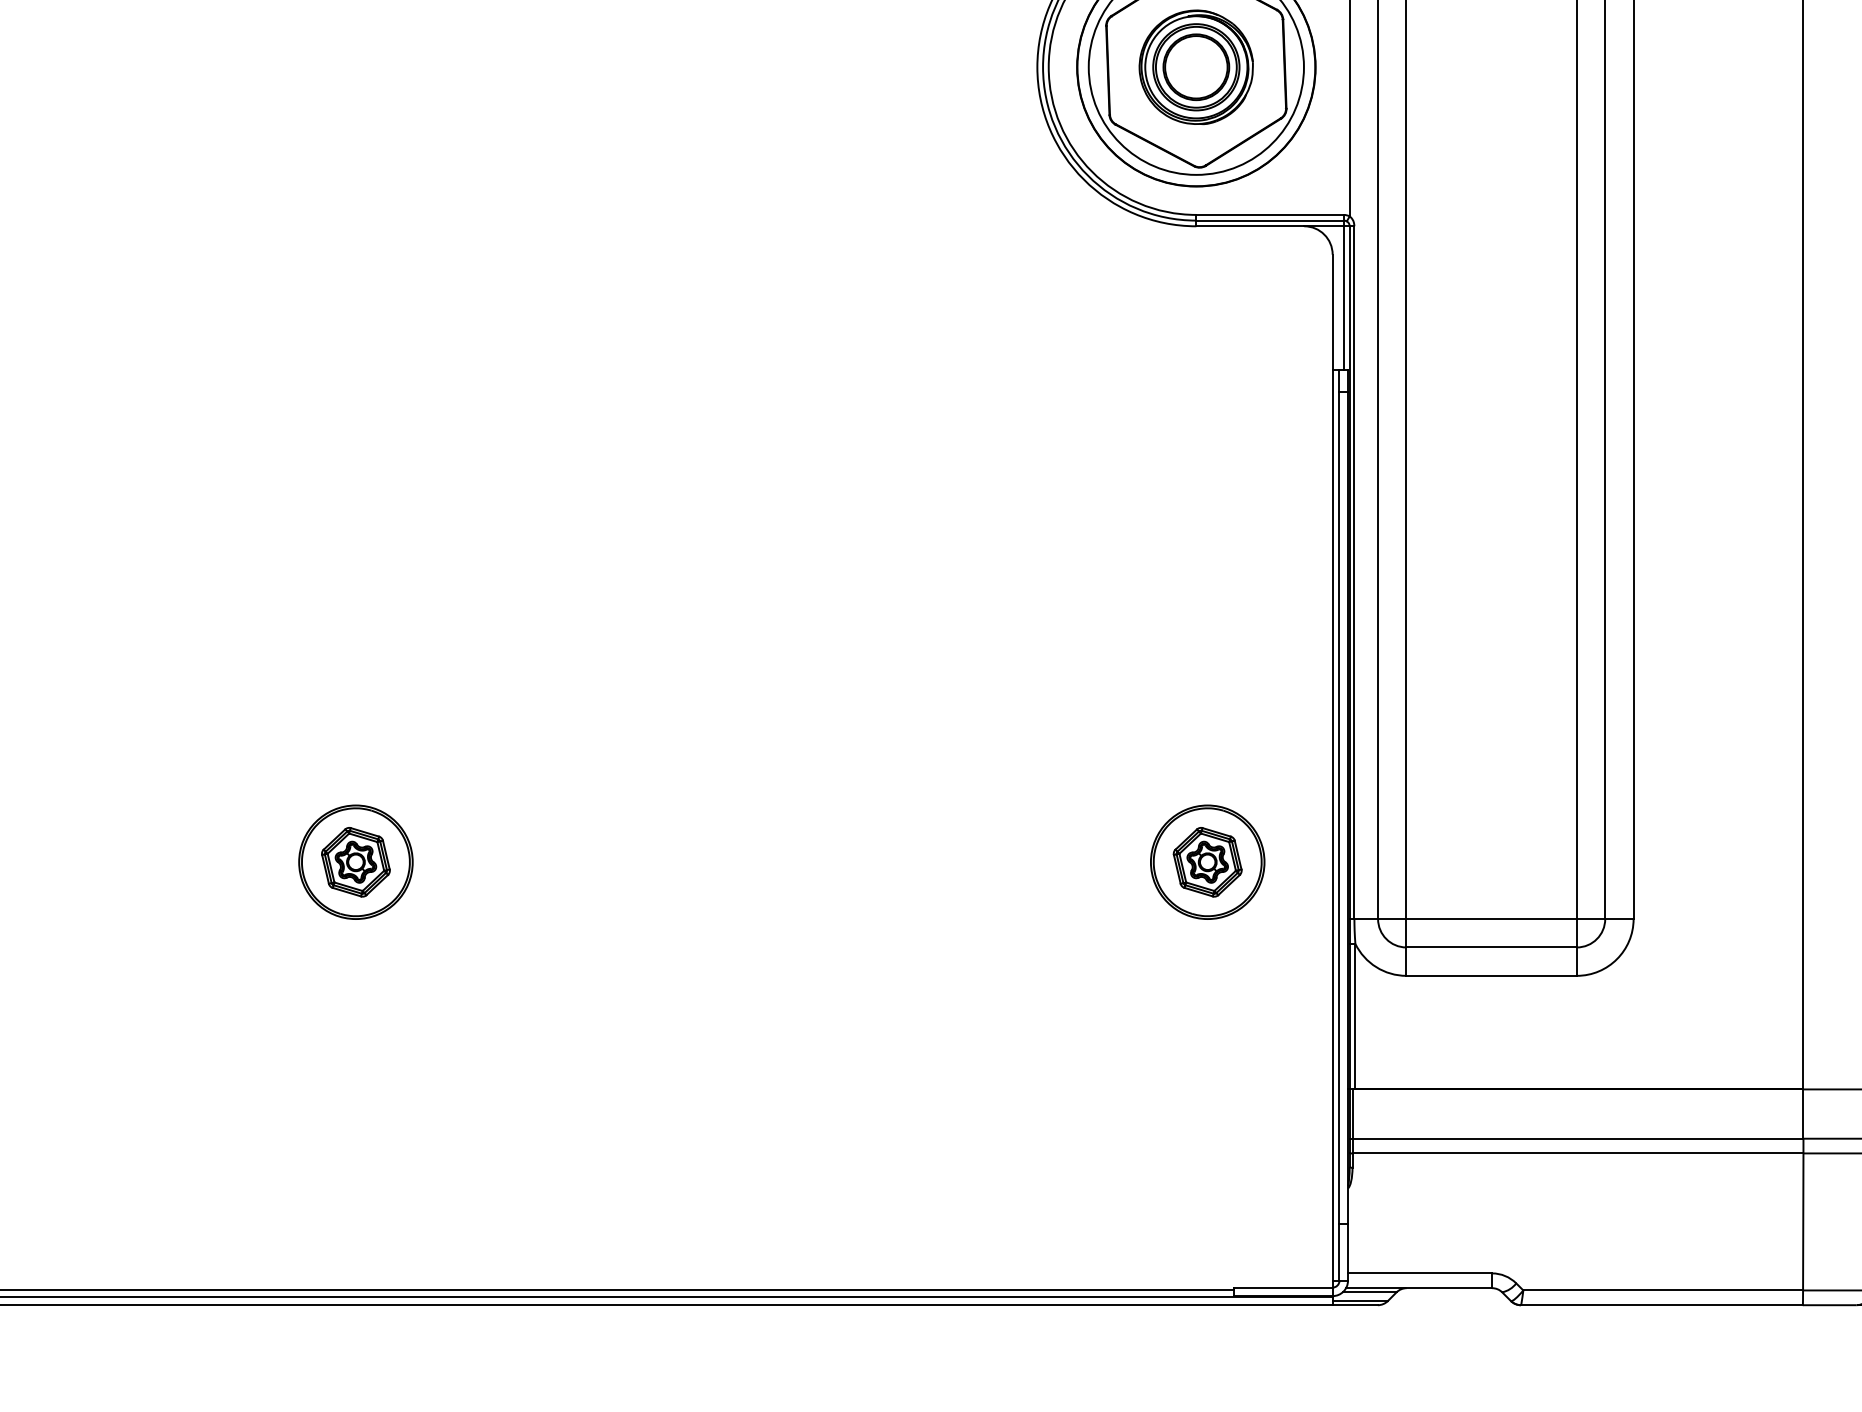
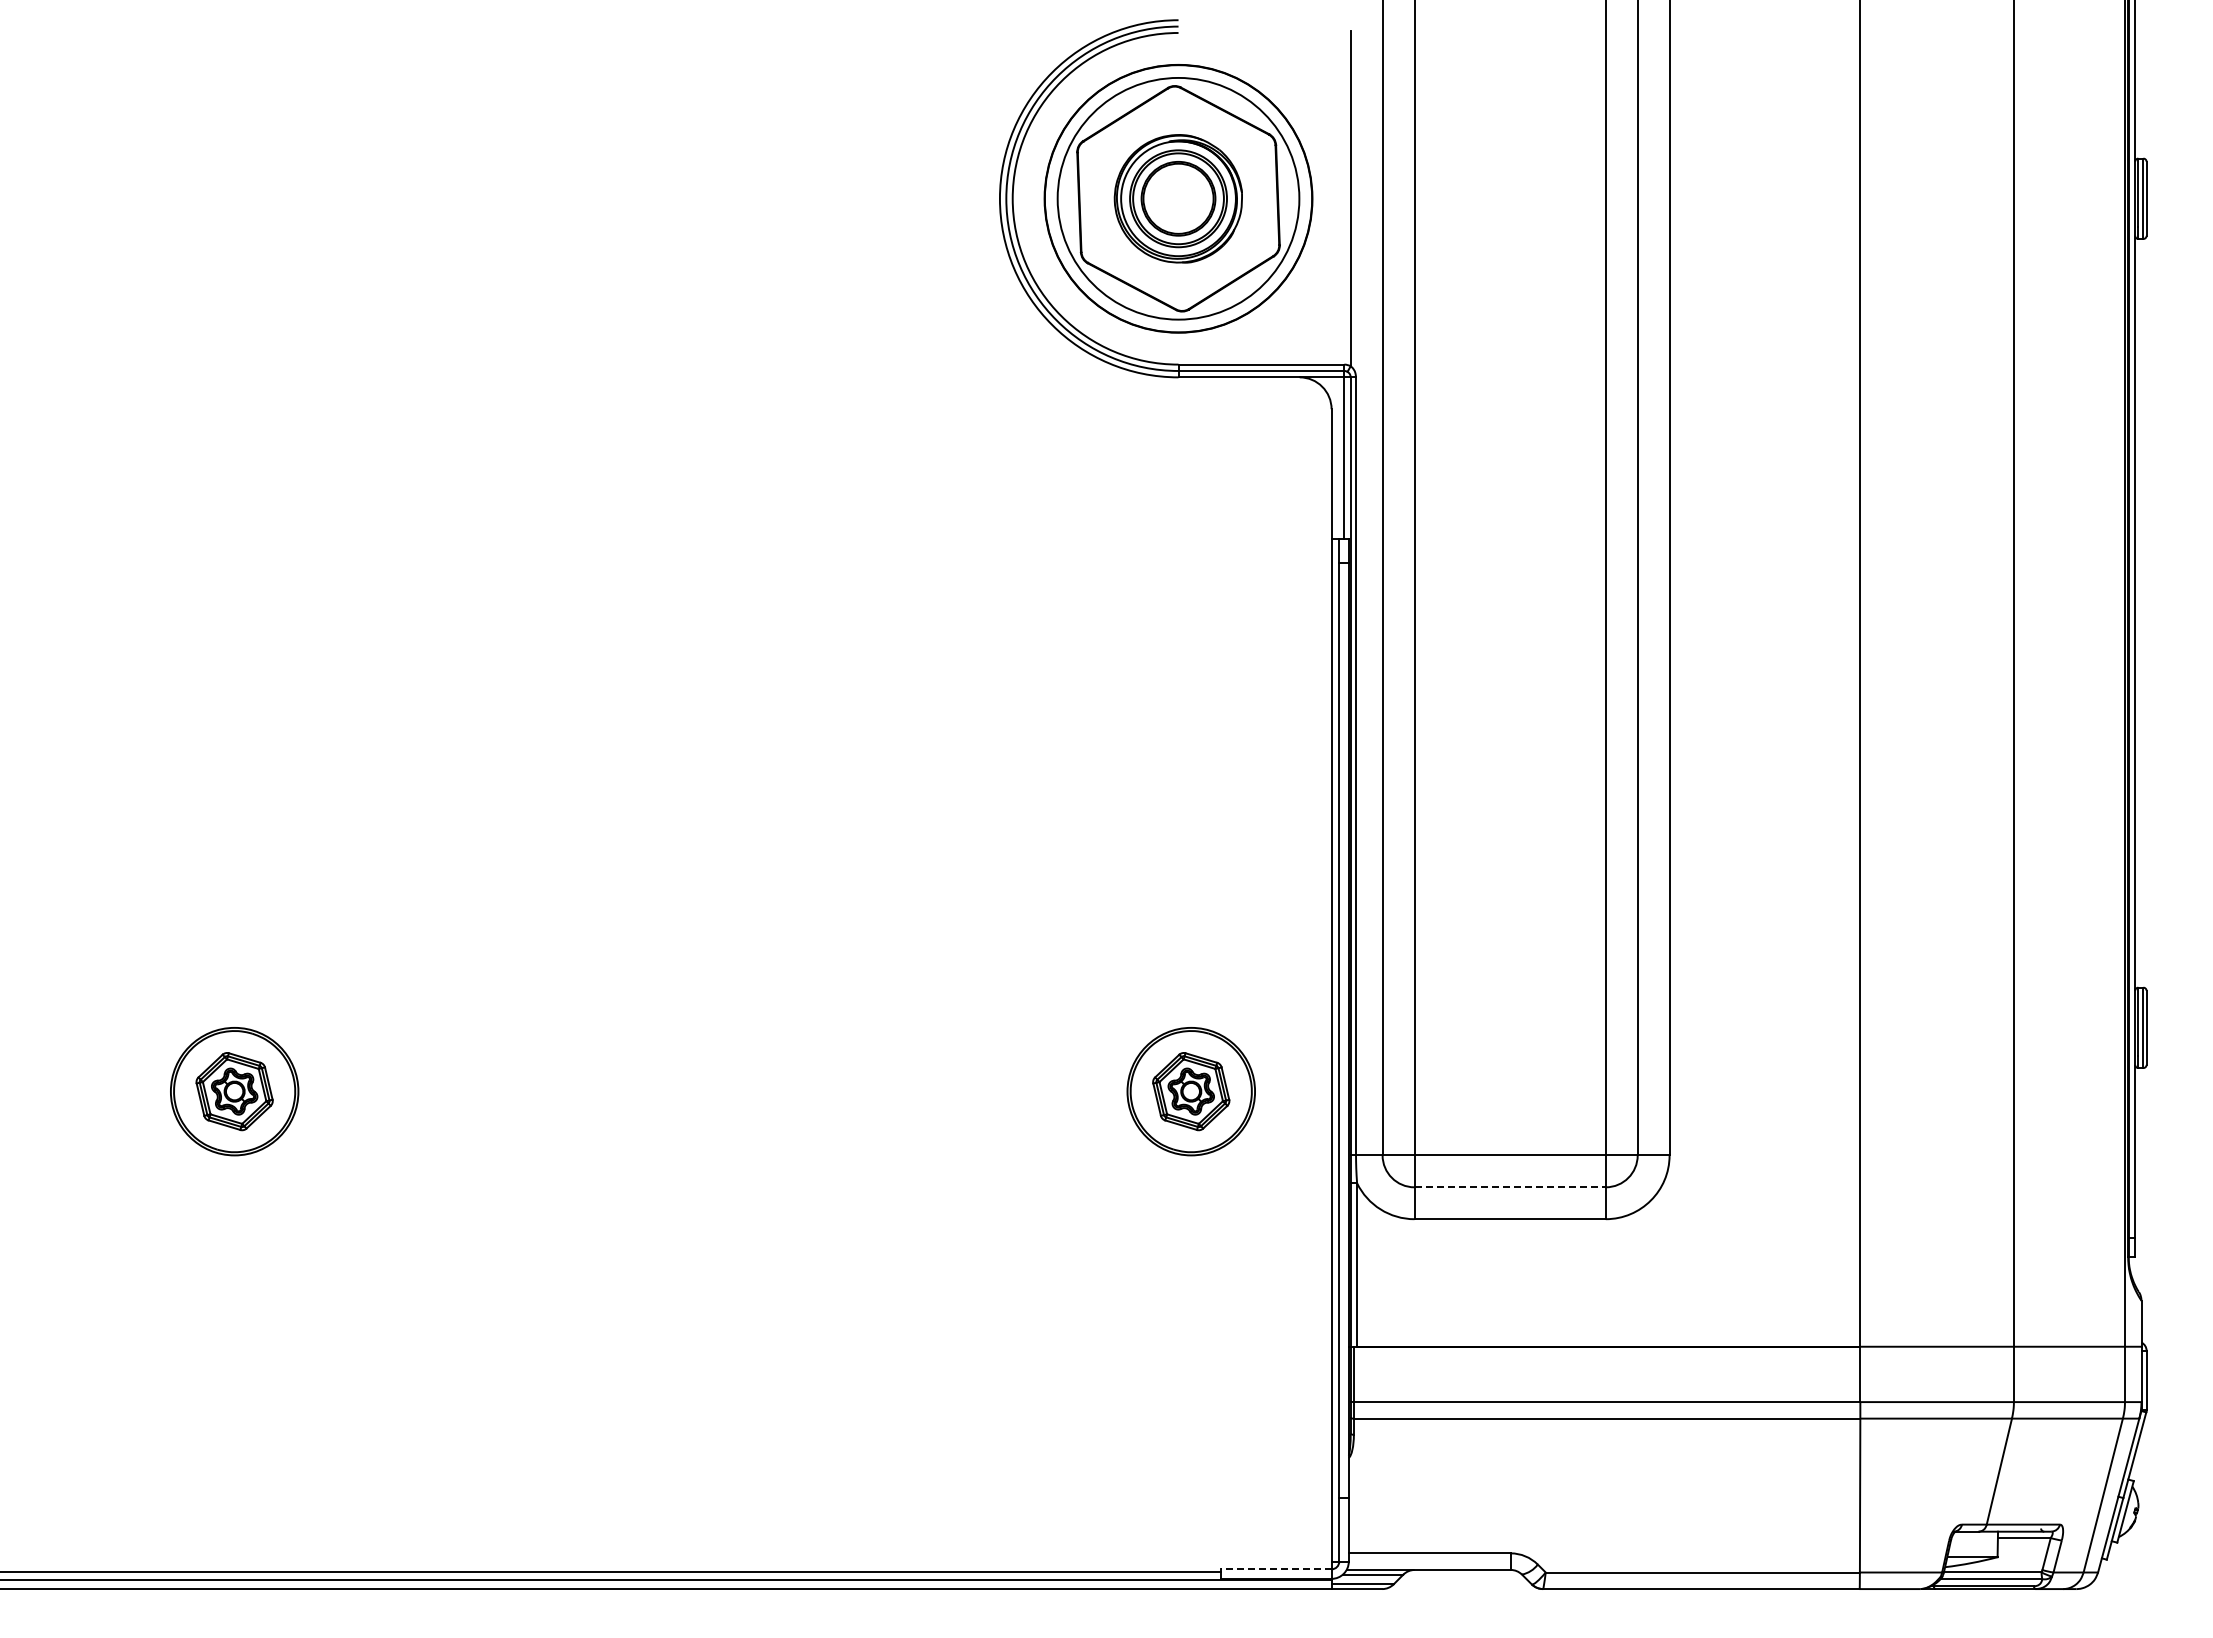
line: (1491, 947) -> (1510, 1187), solid -> dashed
line: (1282, 1287) -> (1275, 1569), solid -> dashed

